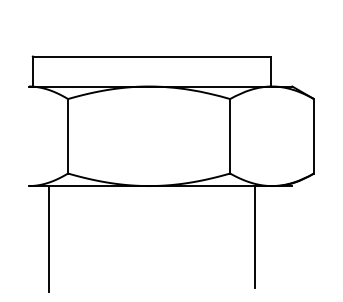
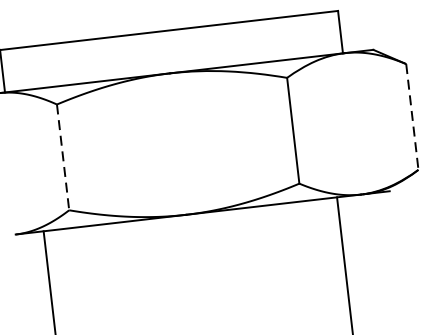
line: (68, 136) -> (63, 157), solid -> dashed
line: (313, 136) -> (411, 117), solid -> dashed

